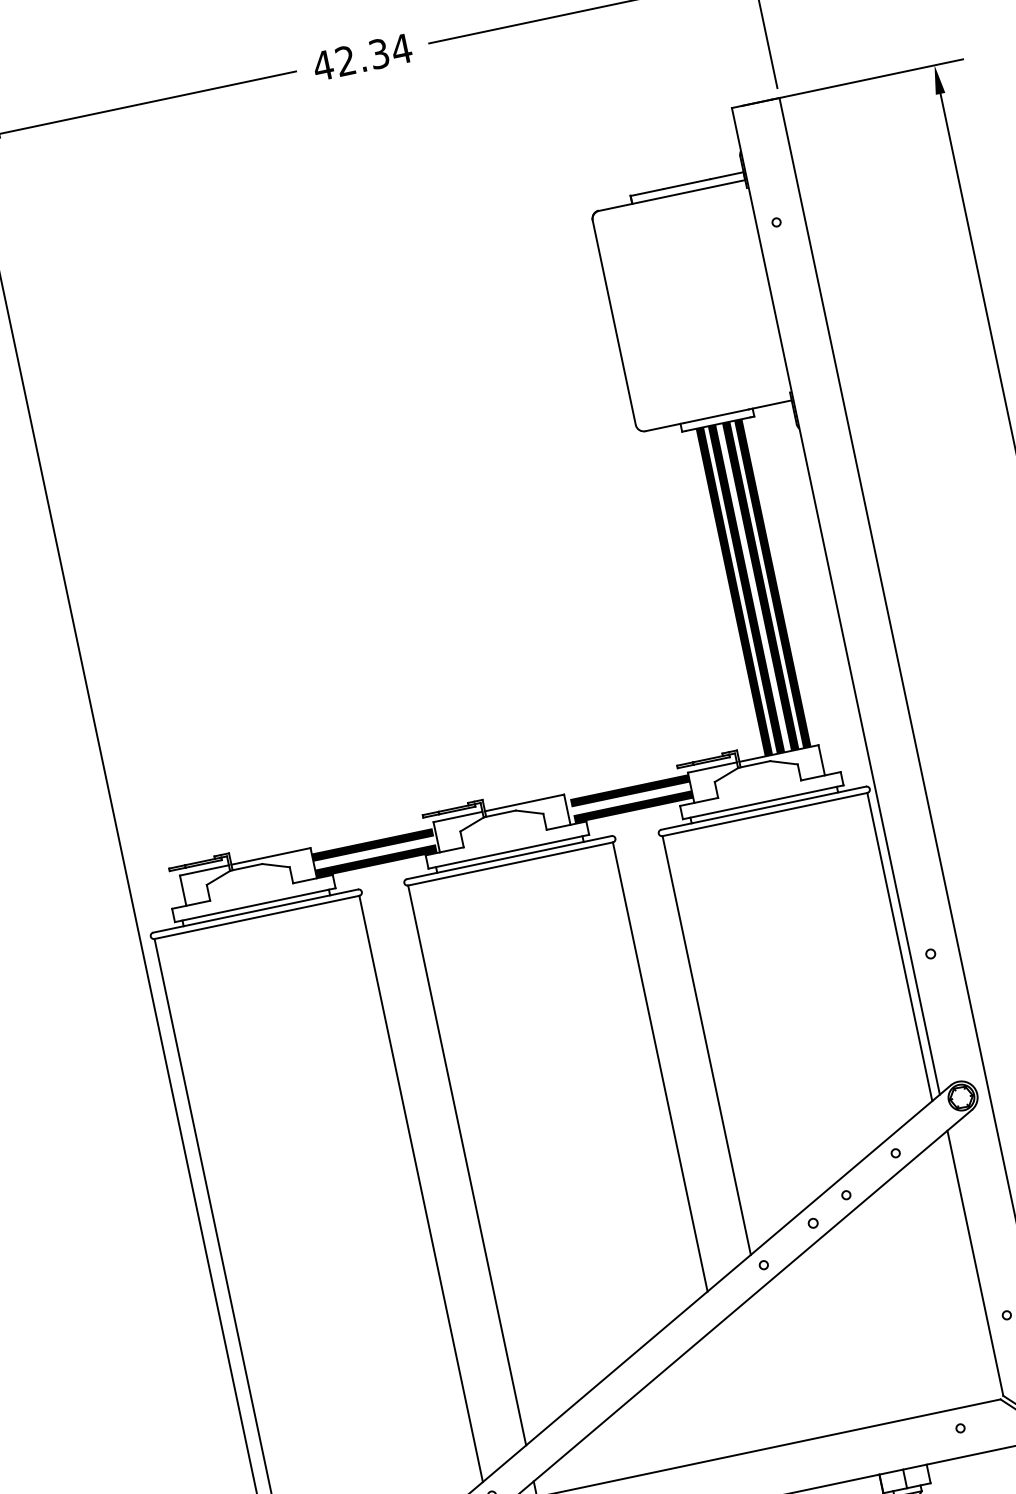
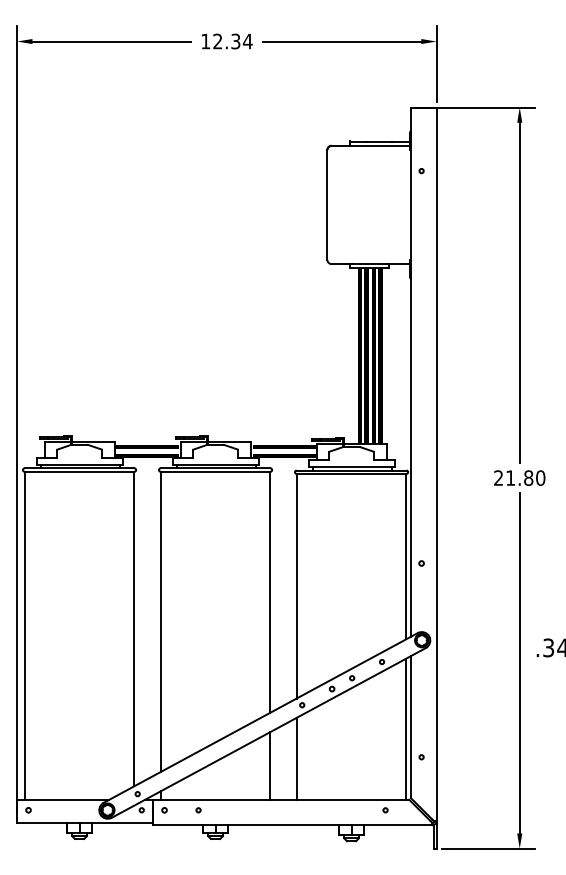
text: (322, 65) -> (205, 41), 42.34 -> 12.34
line: (967, 1267) -> (406, 728), added
line: (774, 1366) -> (296, 758), added
line: (728, 1390) -> (270, 765), added

